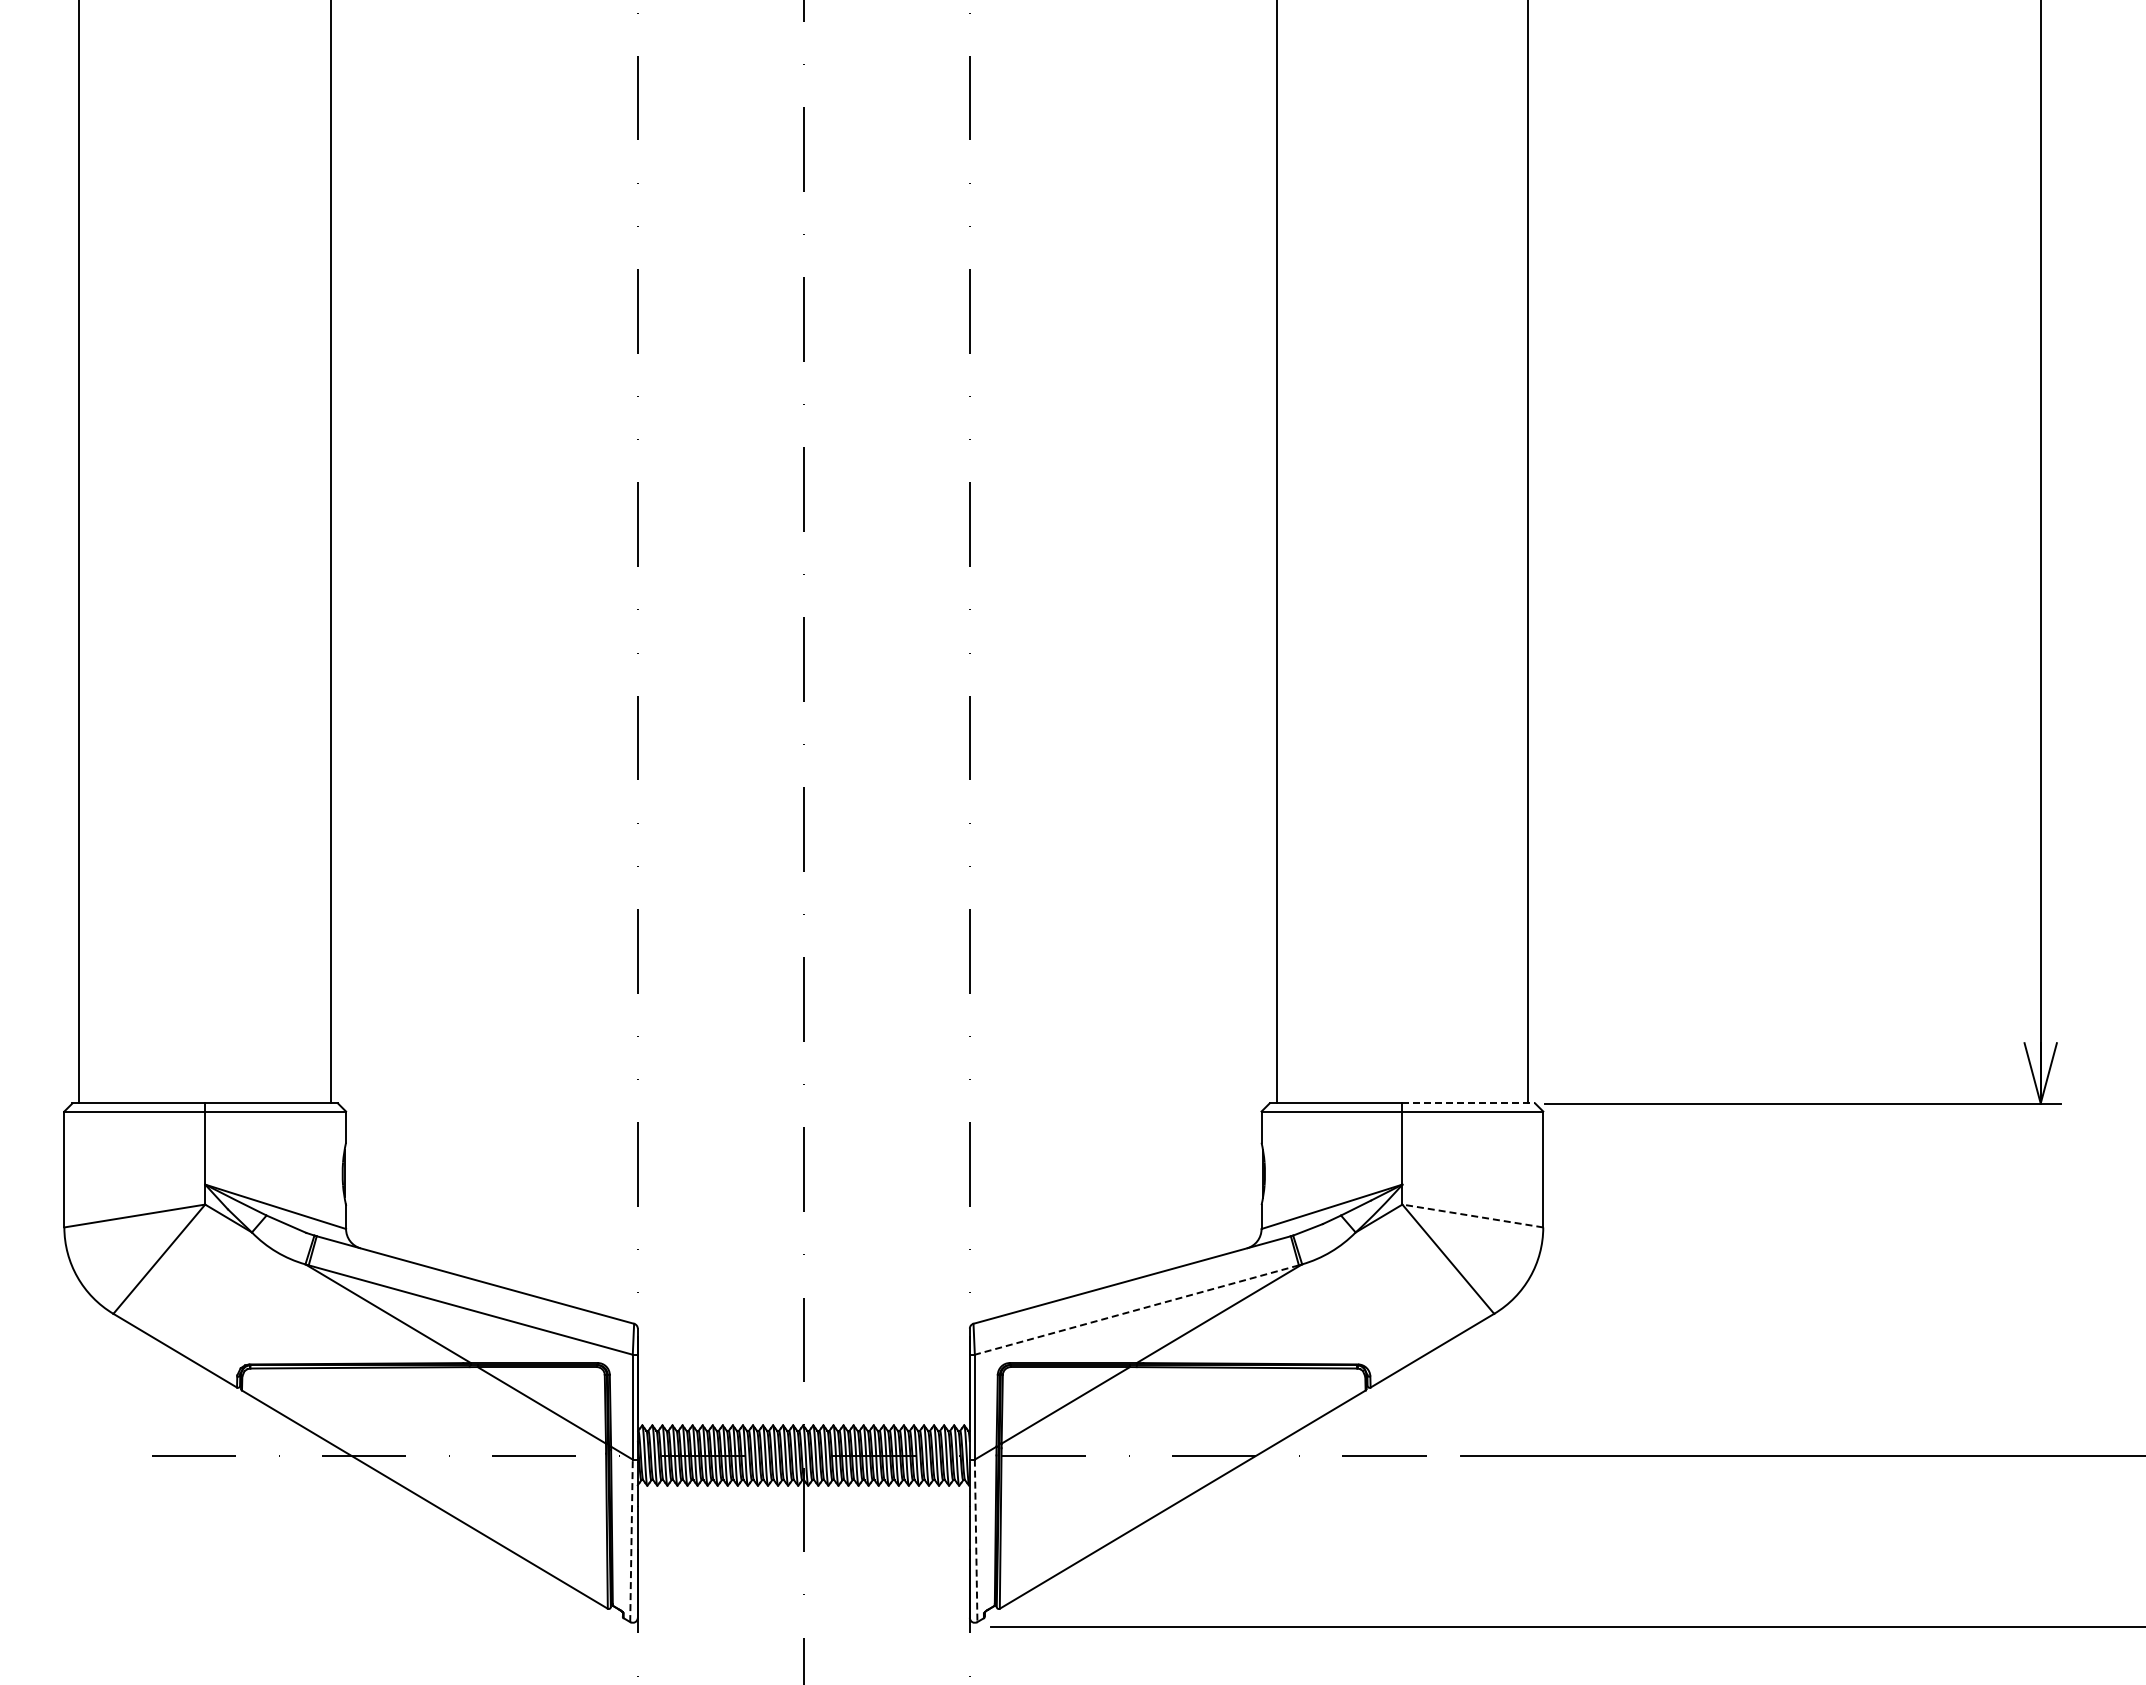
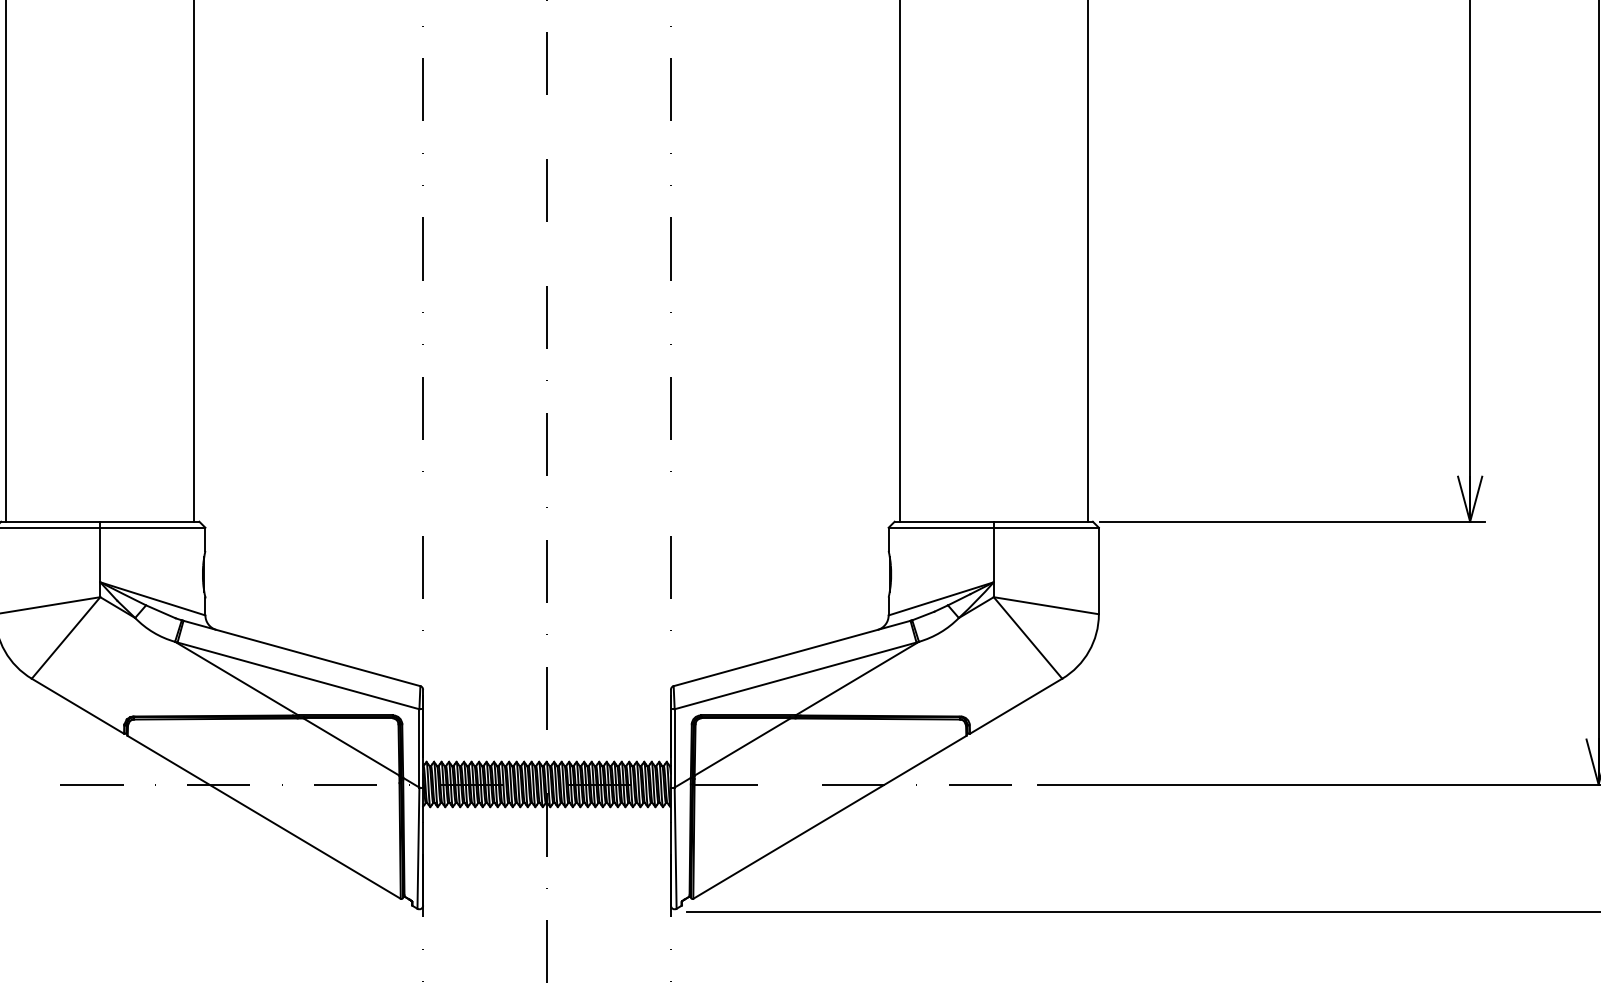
line: (1469, 1103) -> (1043, 521), dashed -> solid
line: (1472, 1215) -> (1046, 605), dashed -> solid
line: (1136, 1310) -> (795, 676), dashed -> solid
line: (631, 1540) -> (418, 847), dashed -> solid
line: (976, 1541) -> (675, 848), dashed -> solid

